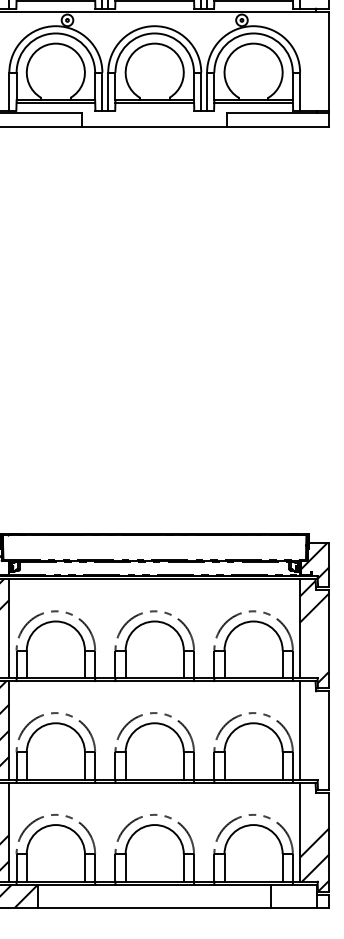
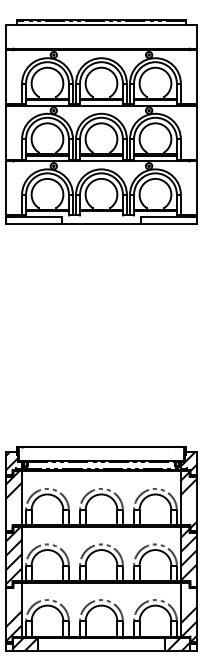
hatch: (314, 731) -> (188, 554), added
hatch: (293, 896) -> (177, 644), added

